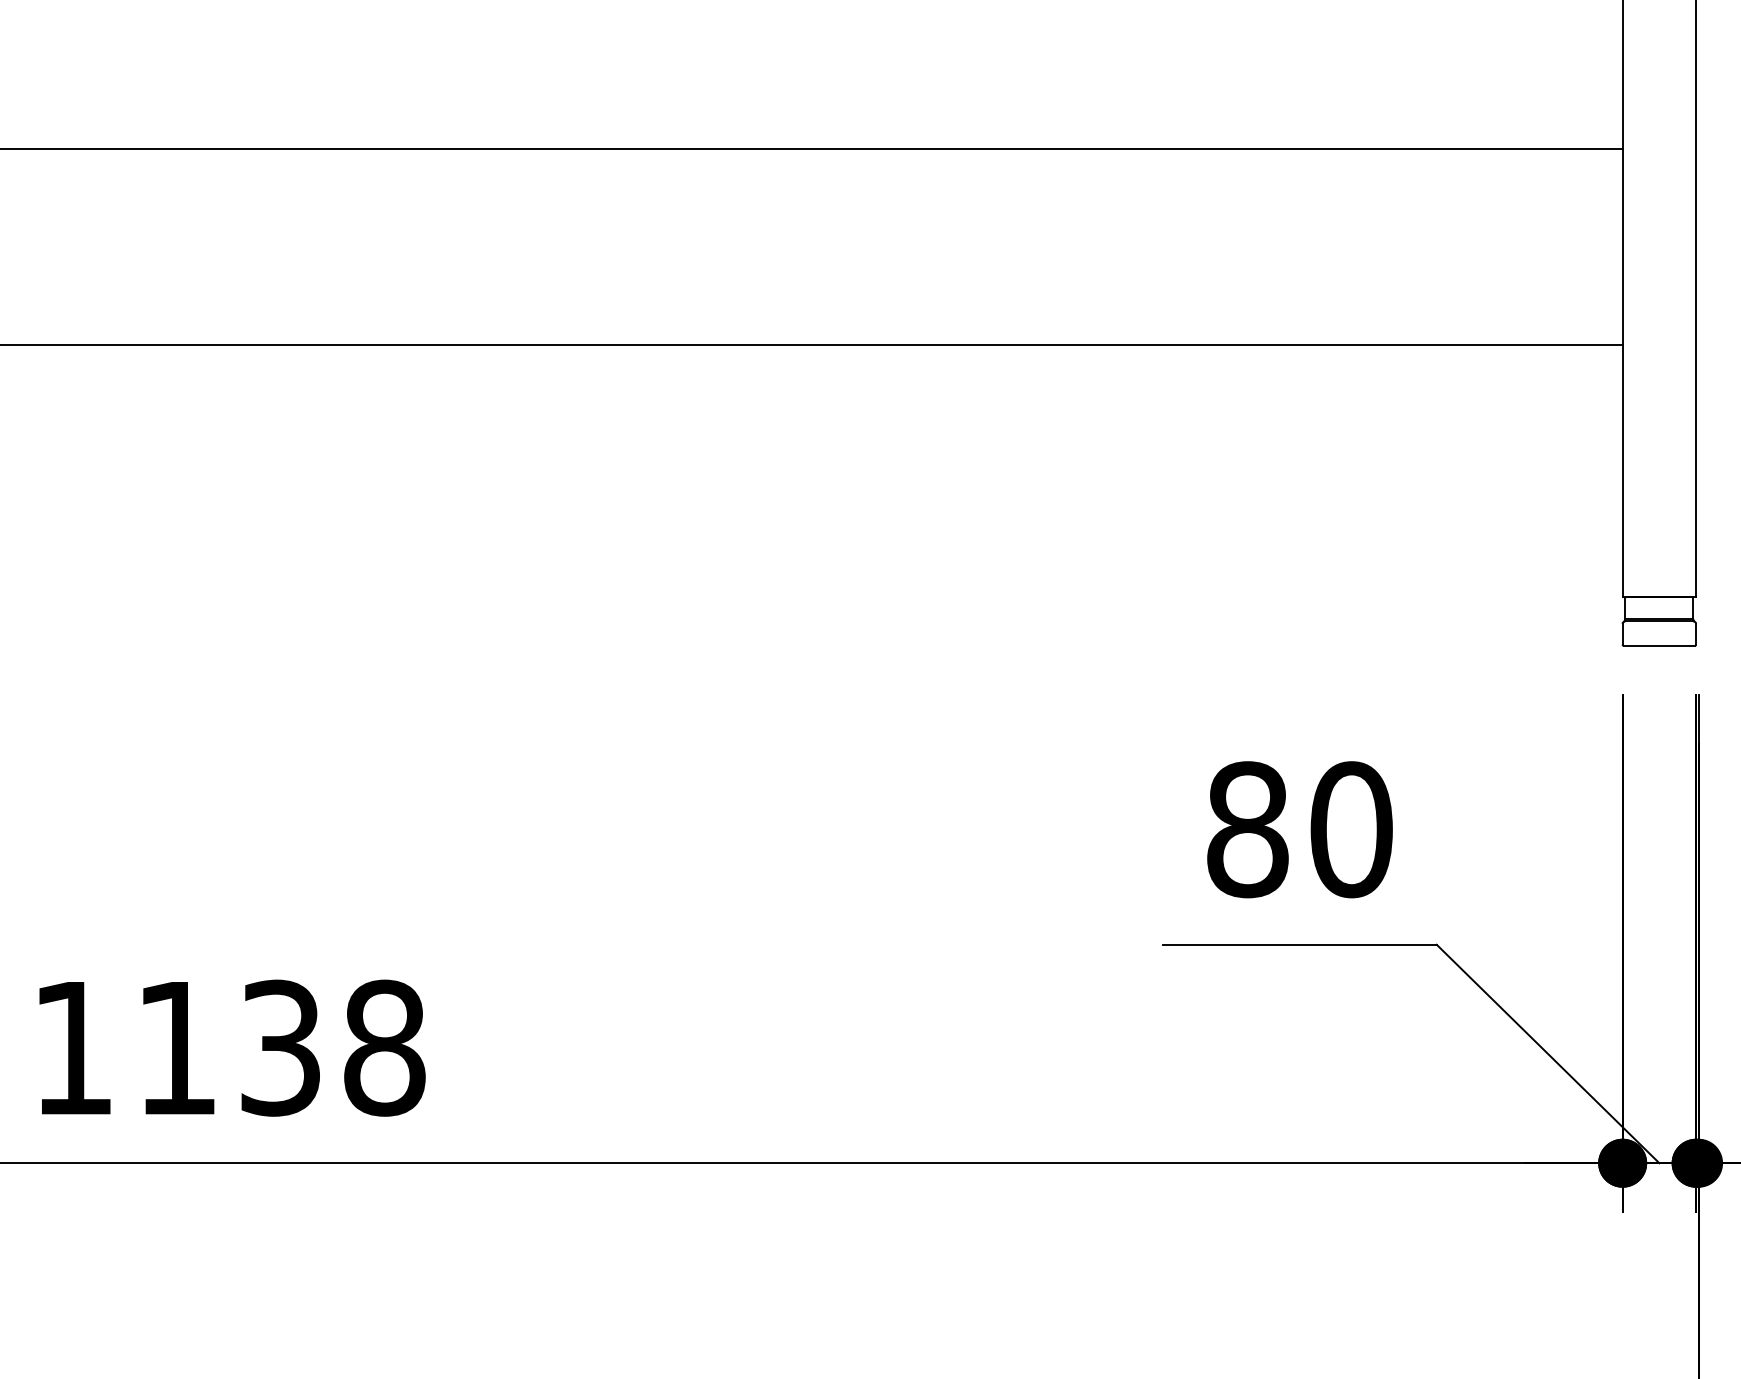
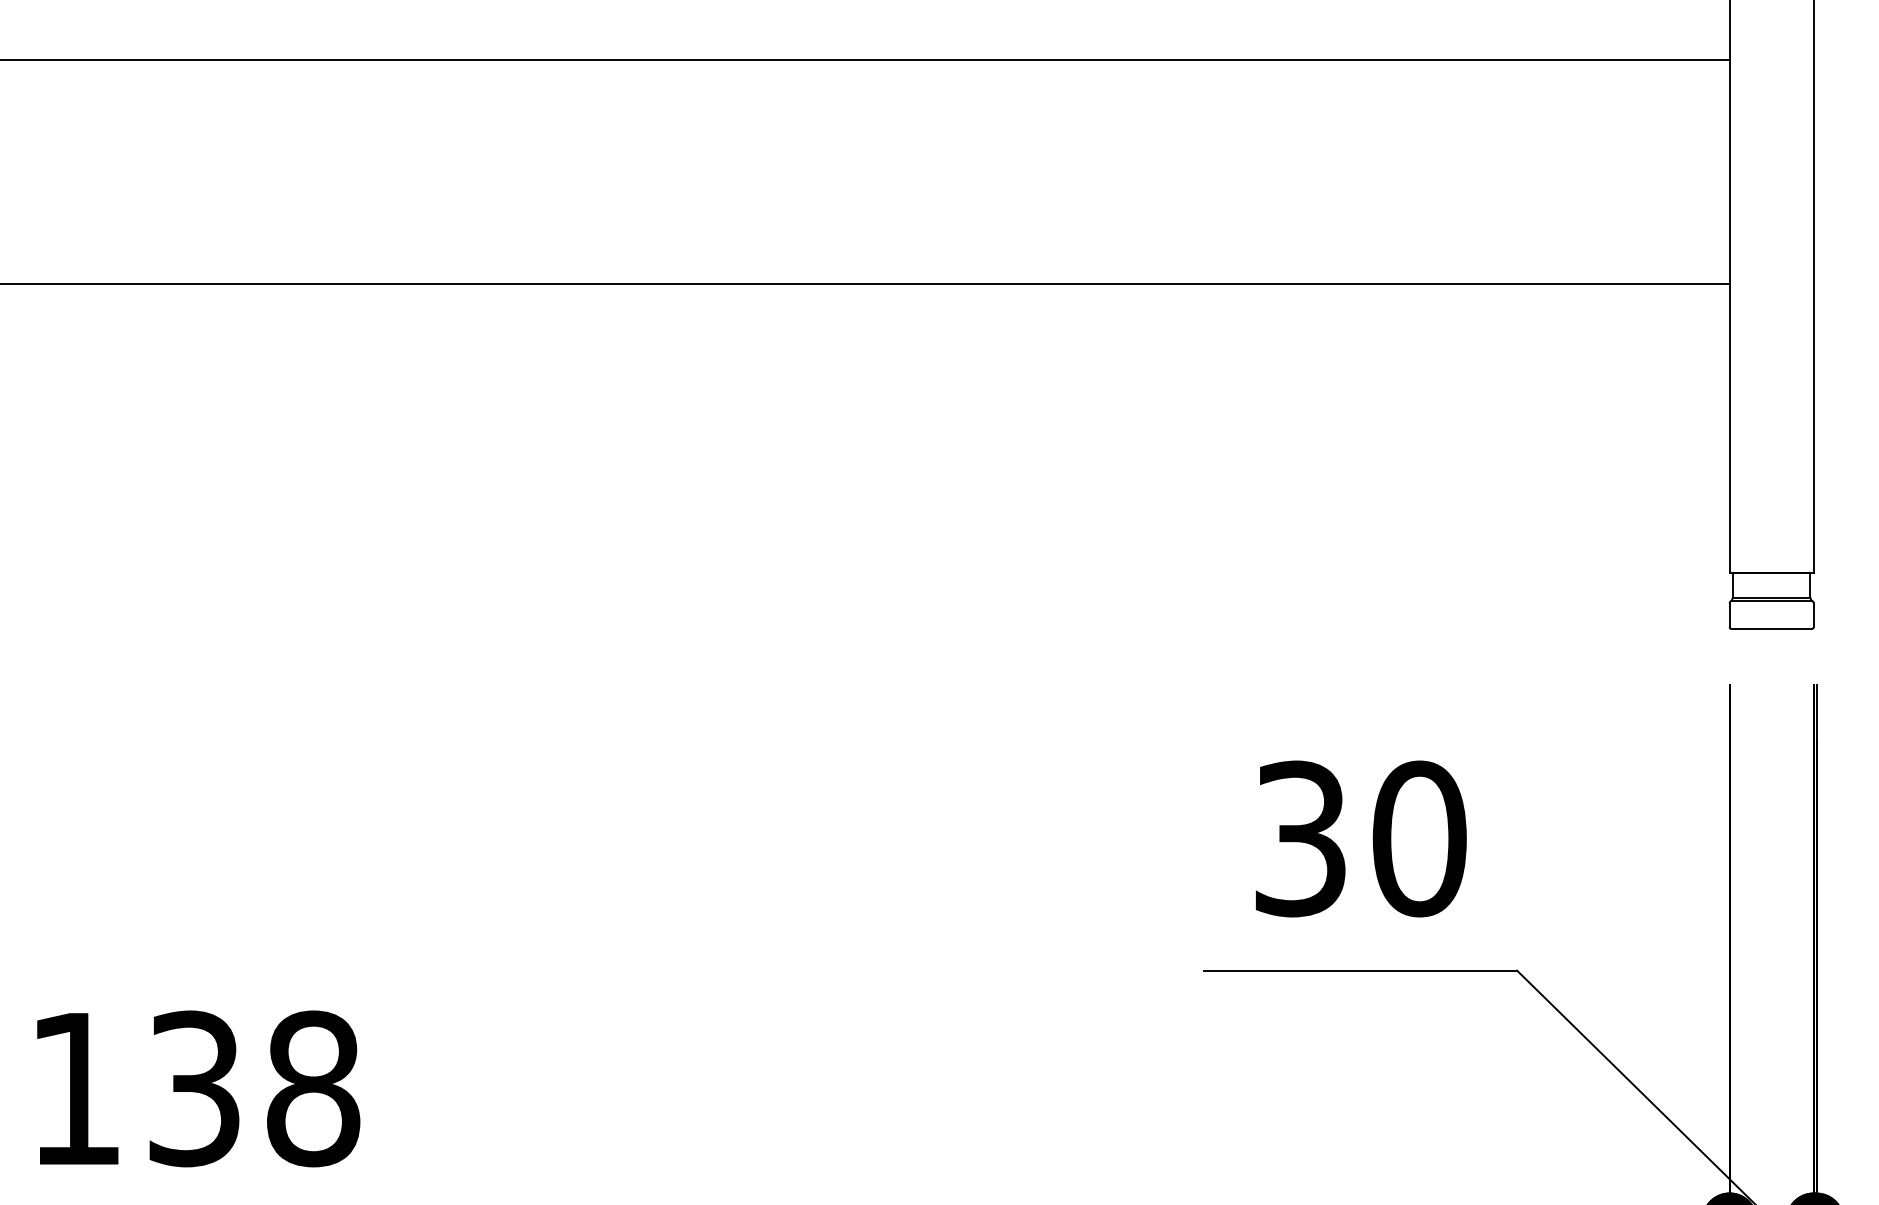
text: (1247, 829) -> (1300, 838), 80 -> 30

